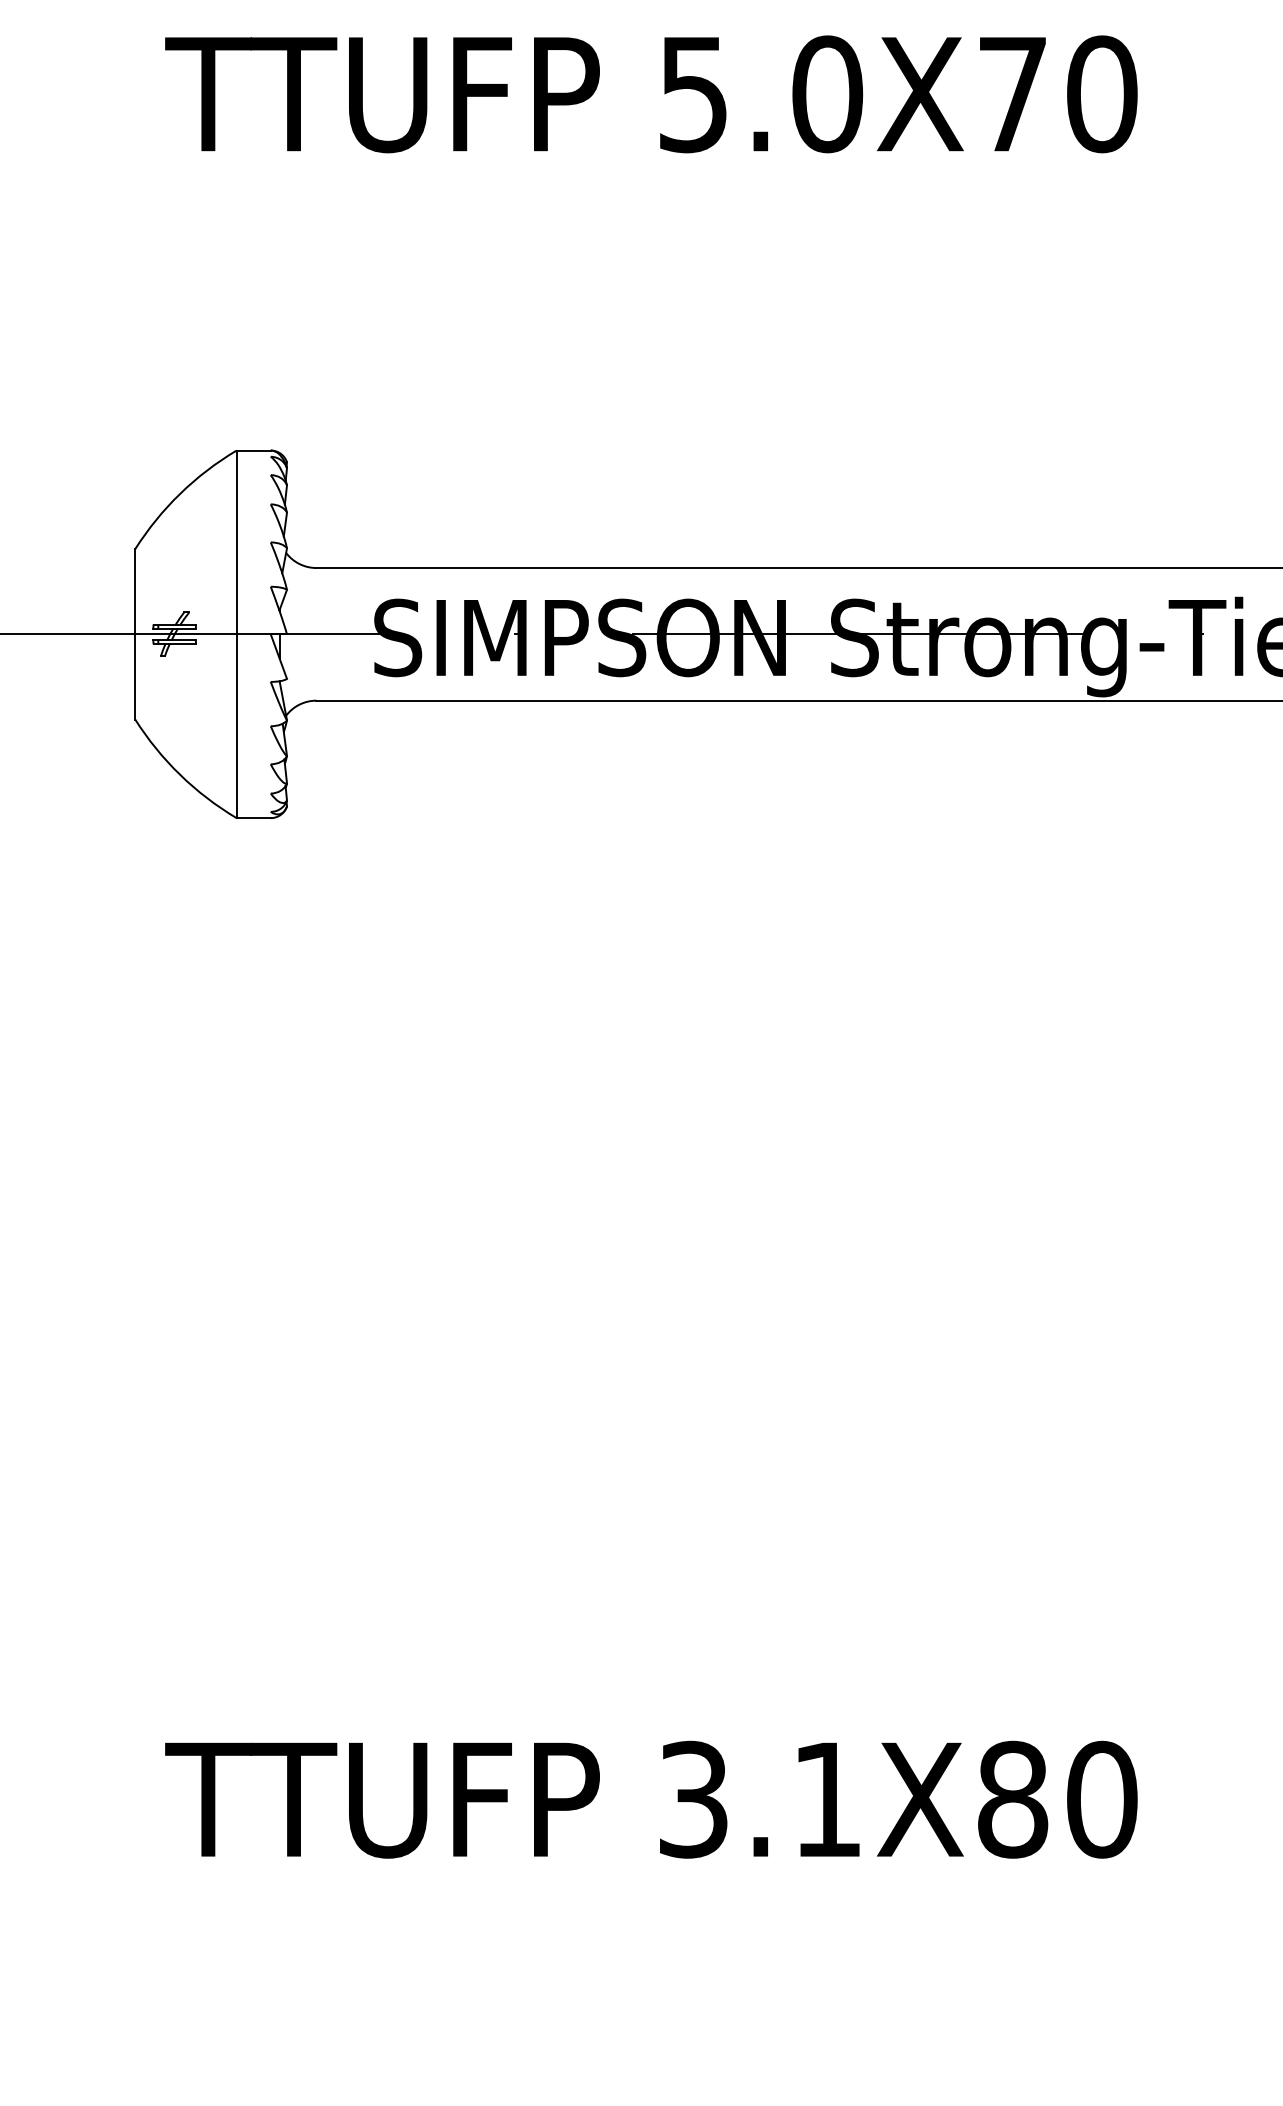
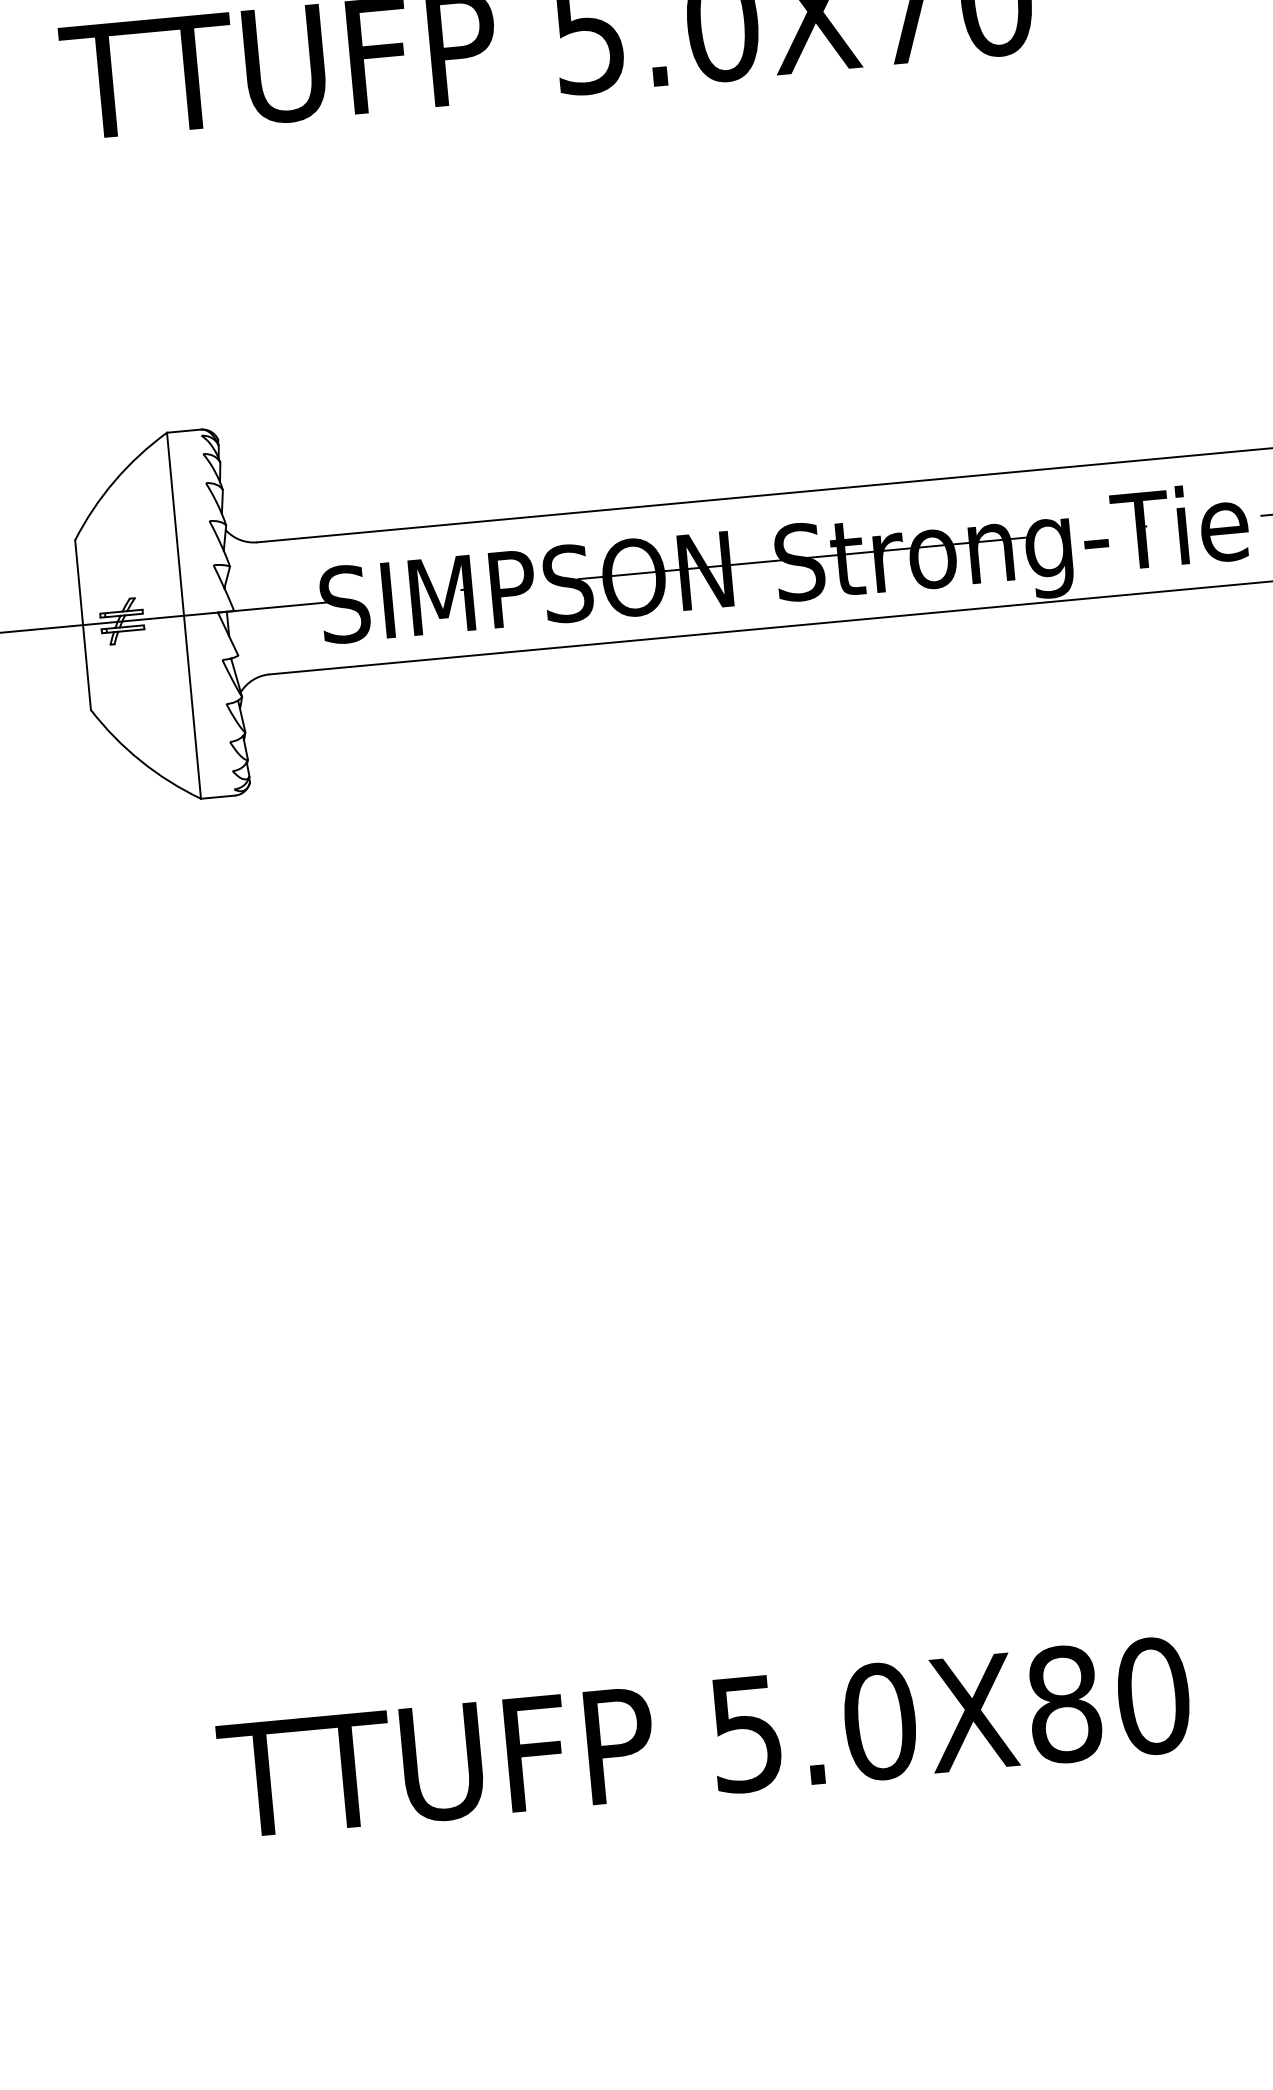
text: (761, 1799) -> (814, 1727), 3.1X80 -> 5.0X80

